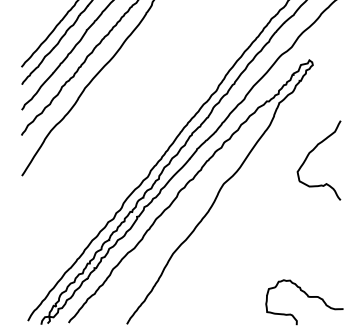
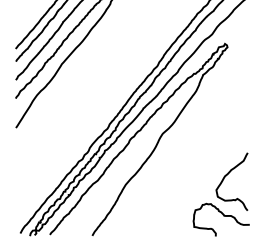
curve: (311, 153) -> (226, 176), moved

